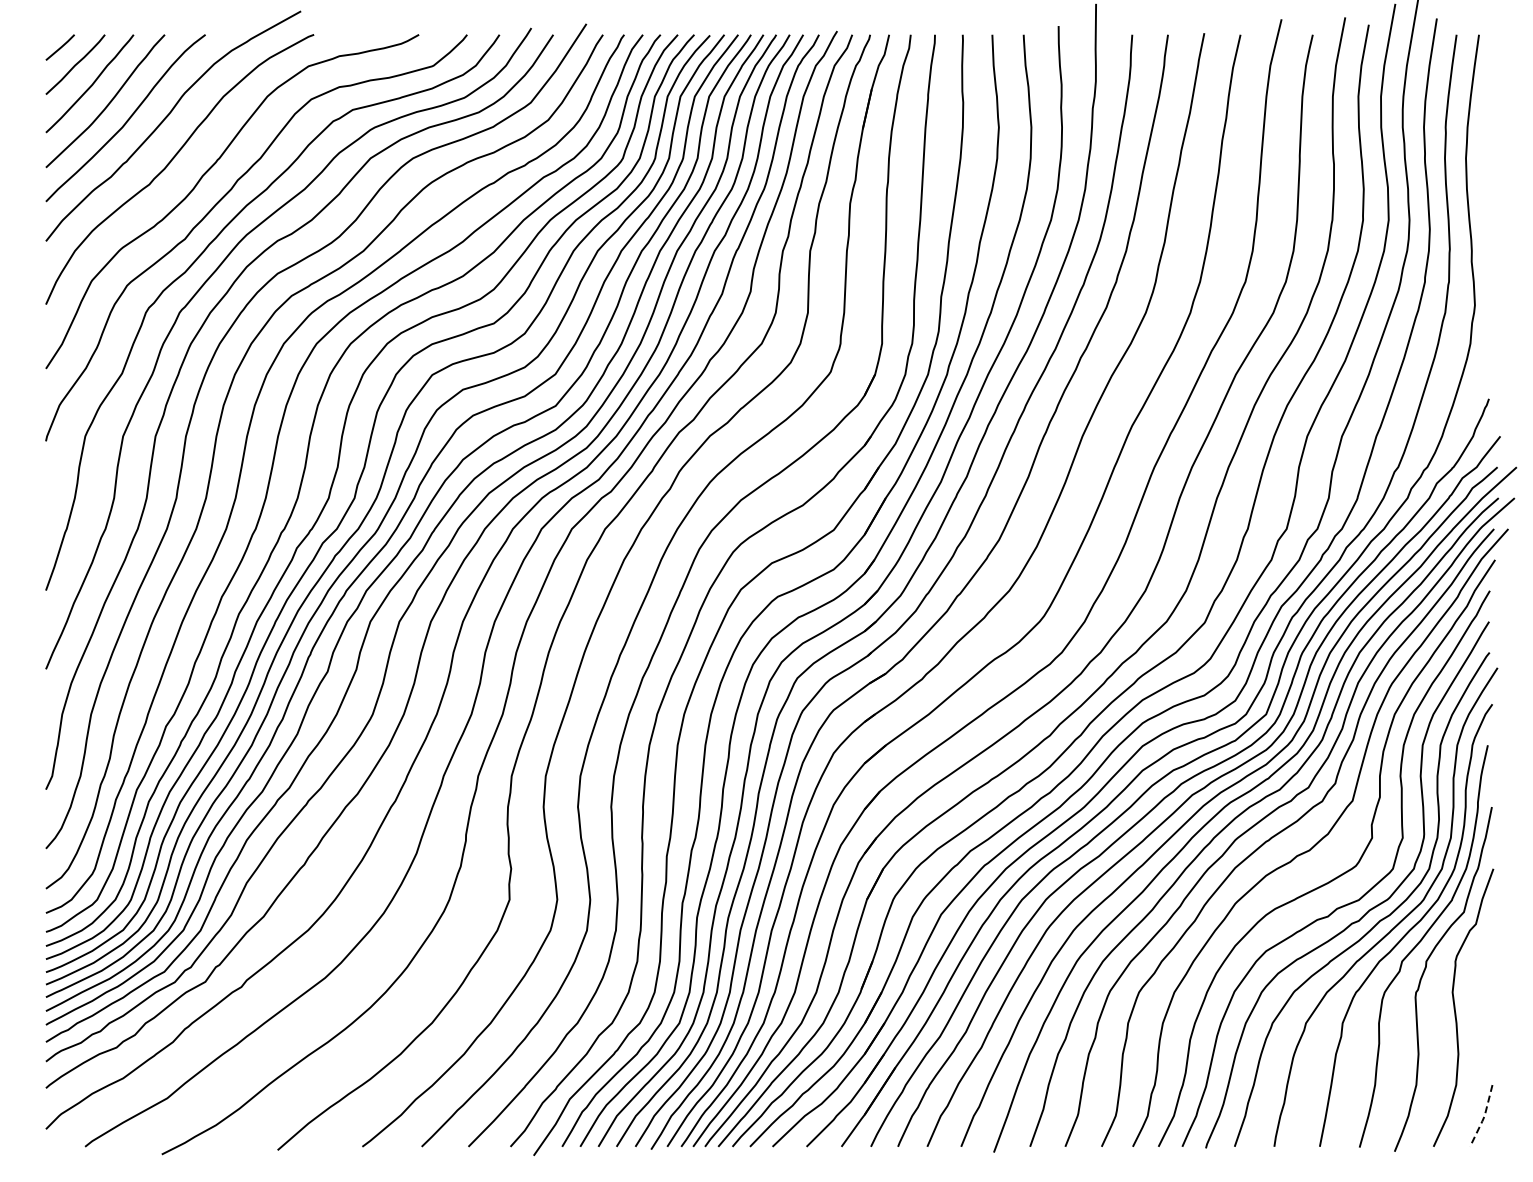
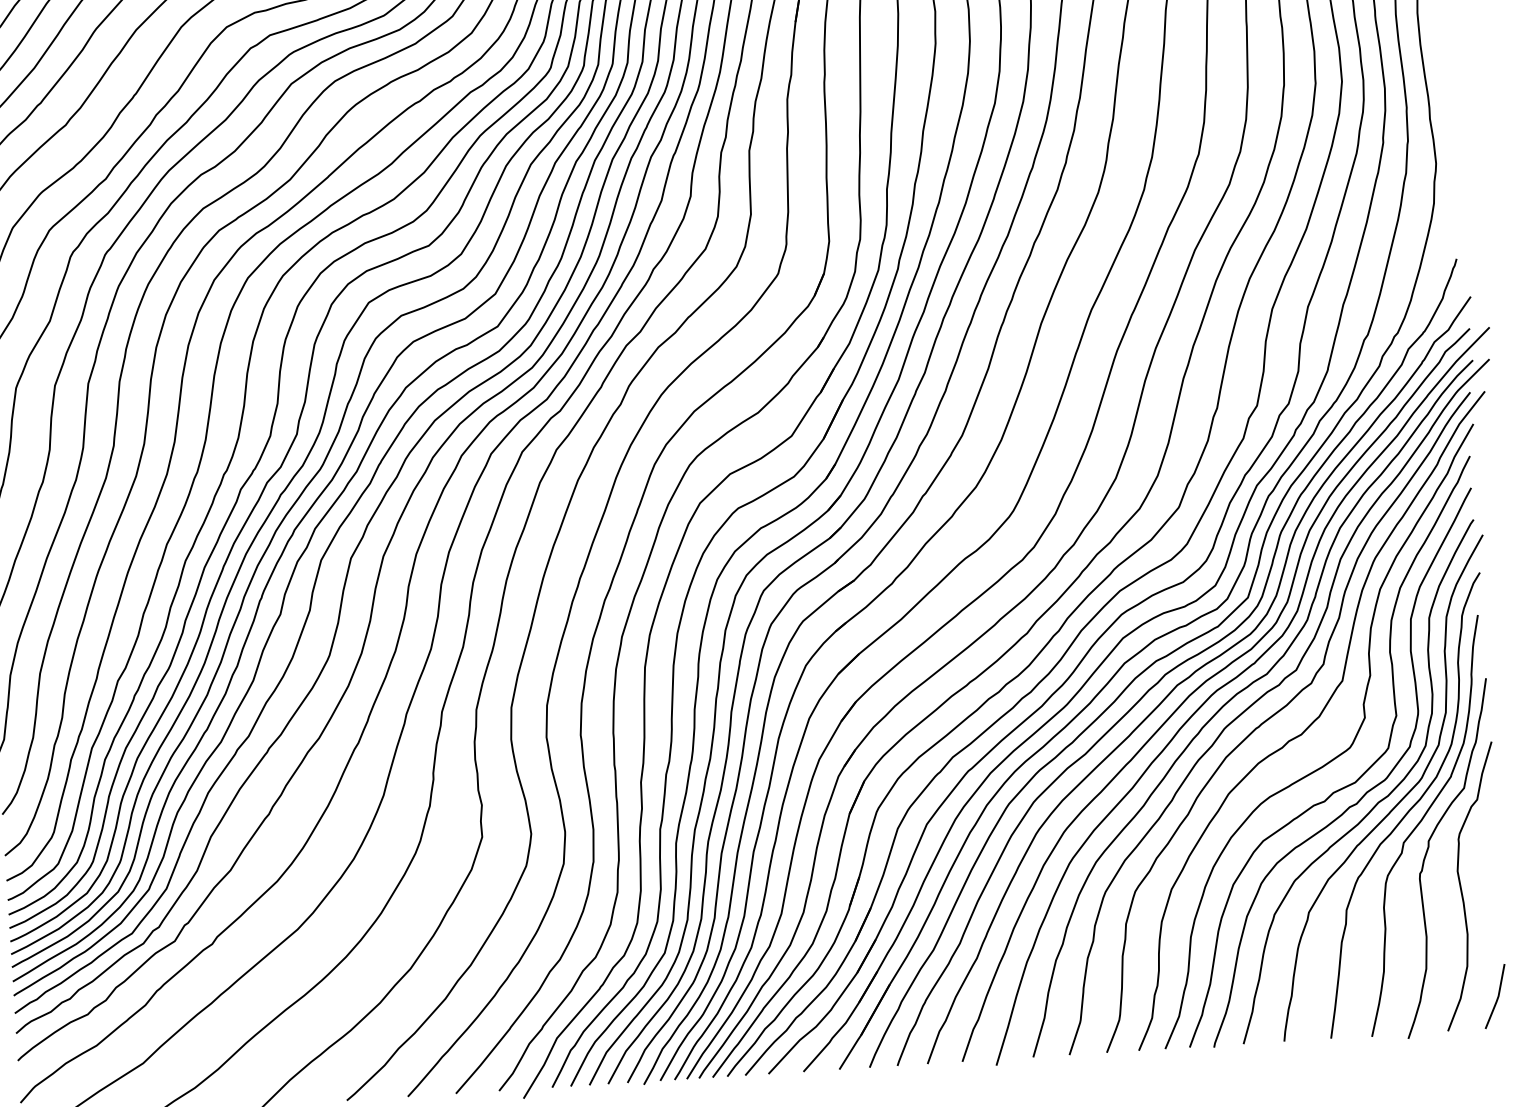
line: (1483, 1117) -> (1497, 997), dashed -> solid

